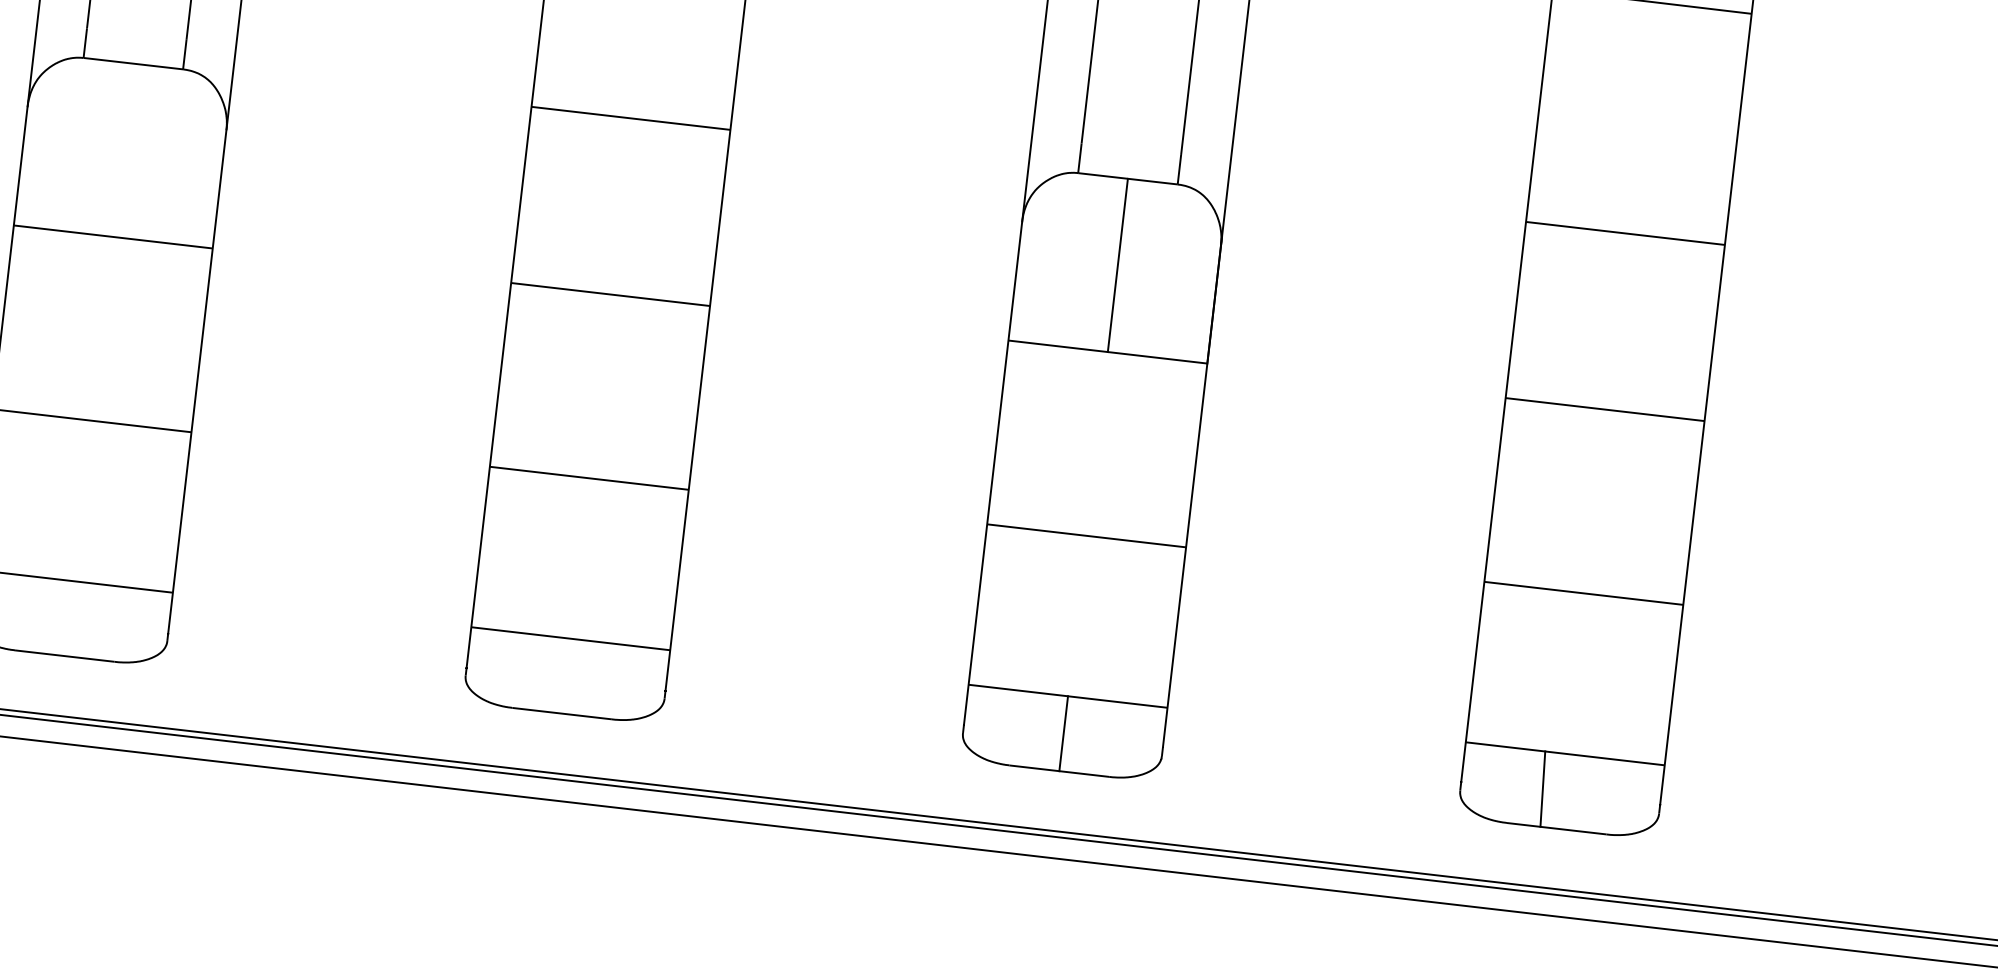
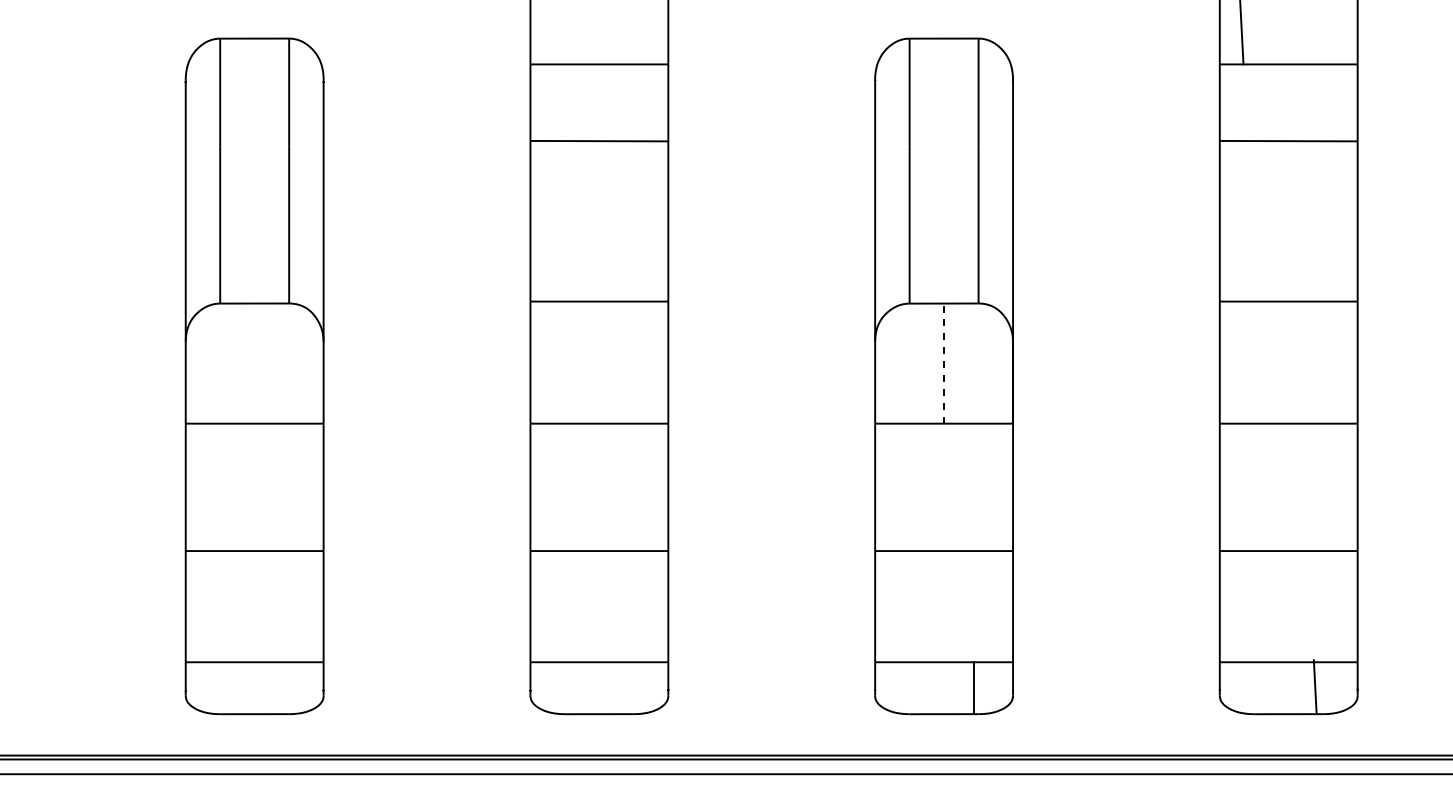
line: (1118, 265) -> (944, 363), solid -> dashed
line: (1064, 734) -> (974, 688), moved
line: (1541, 789) -> (1314, 686), moved

